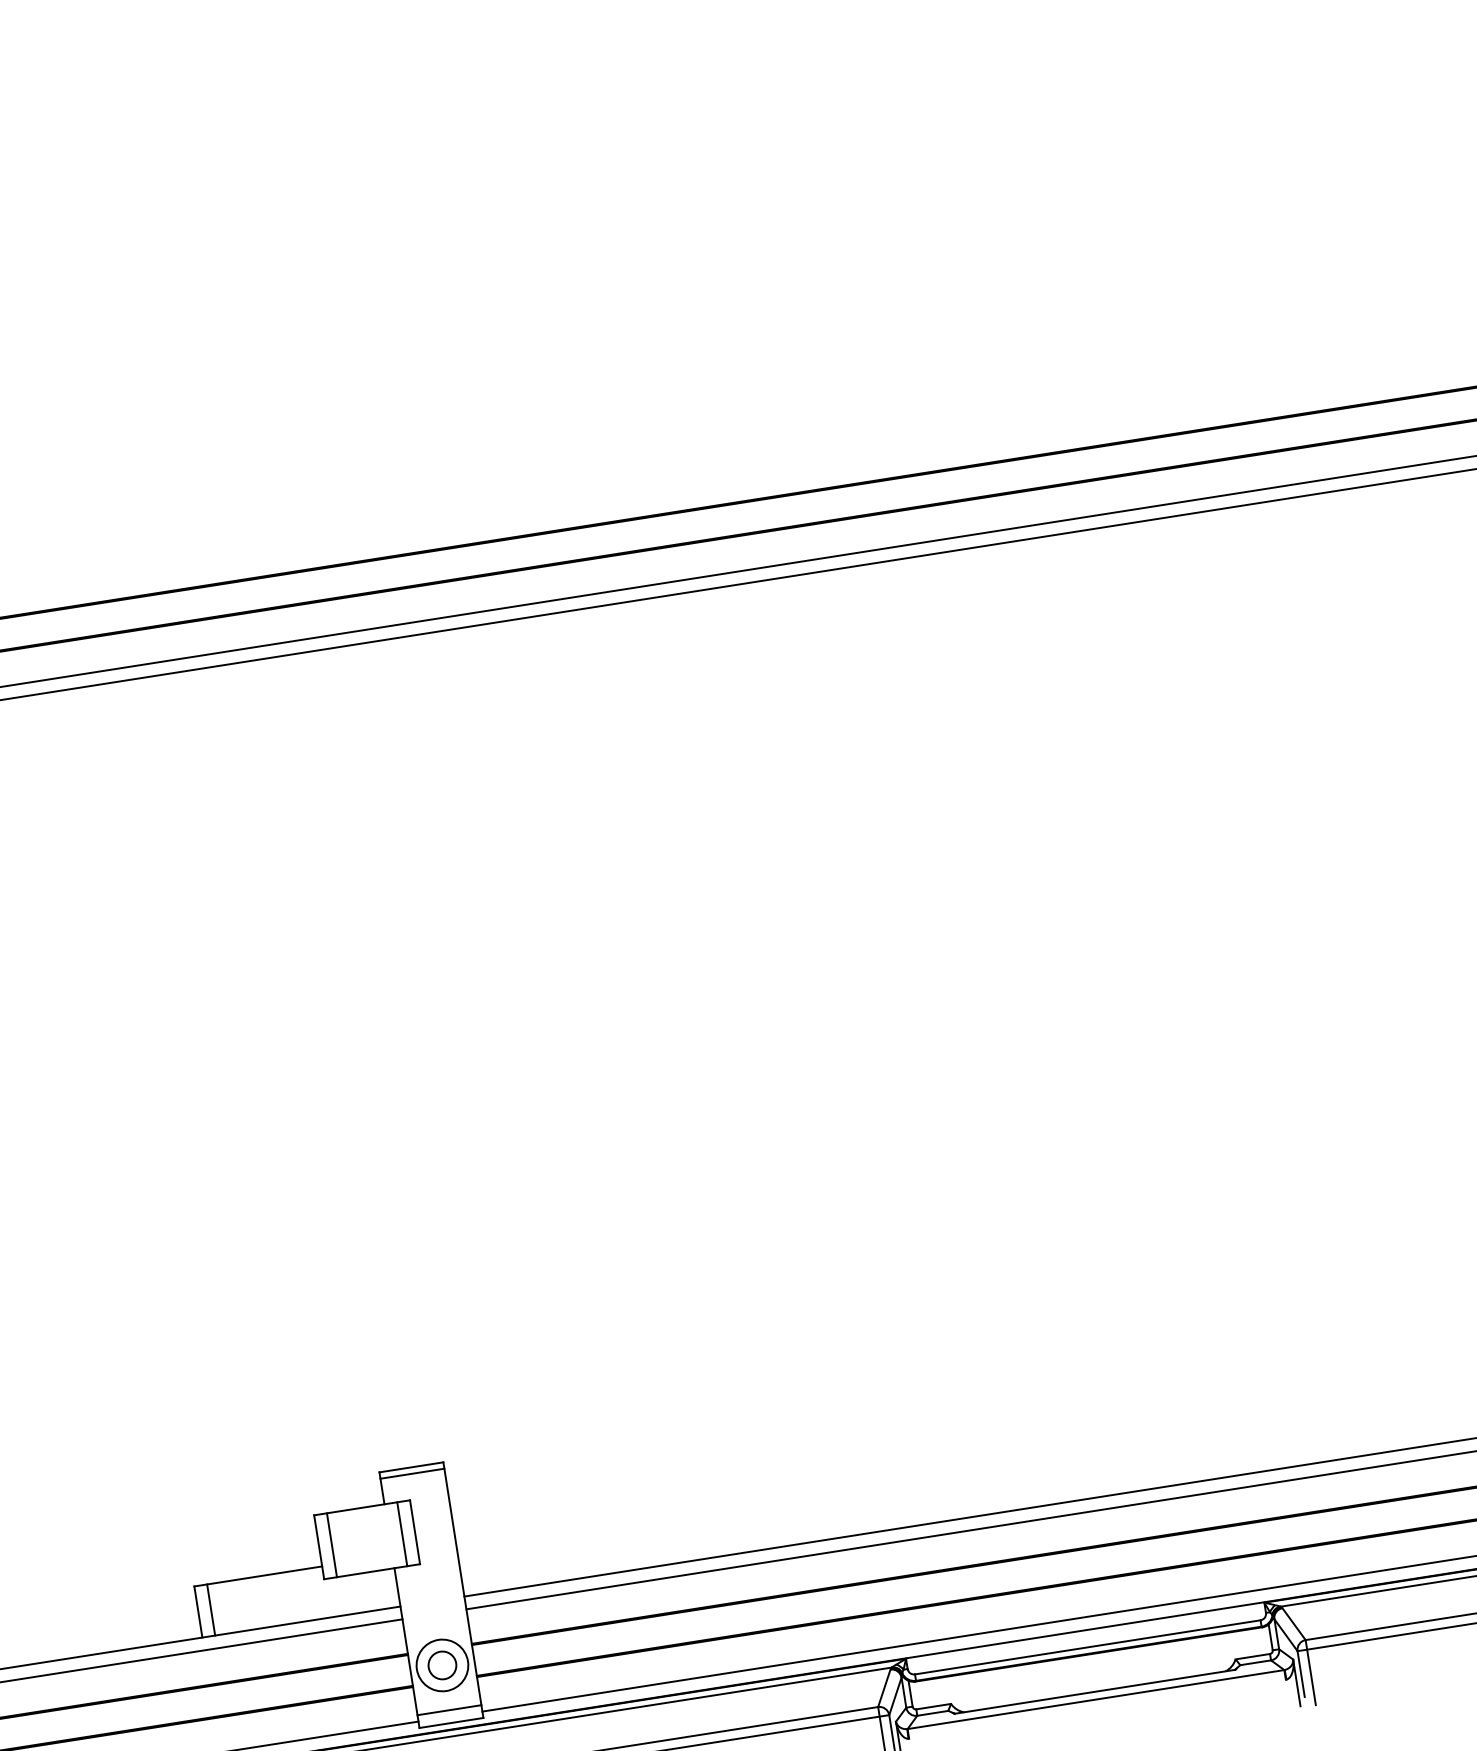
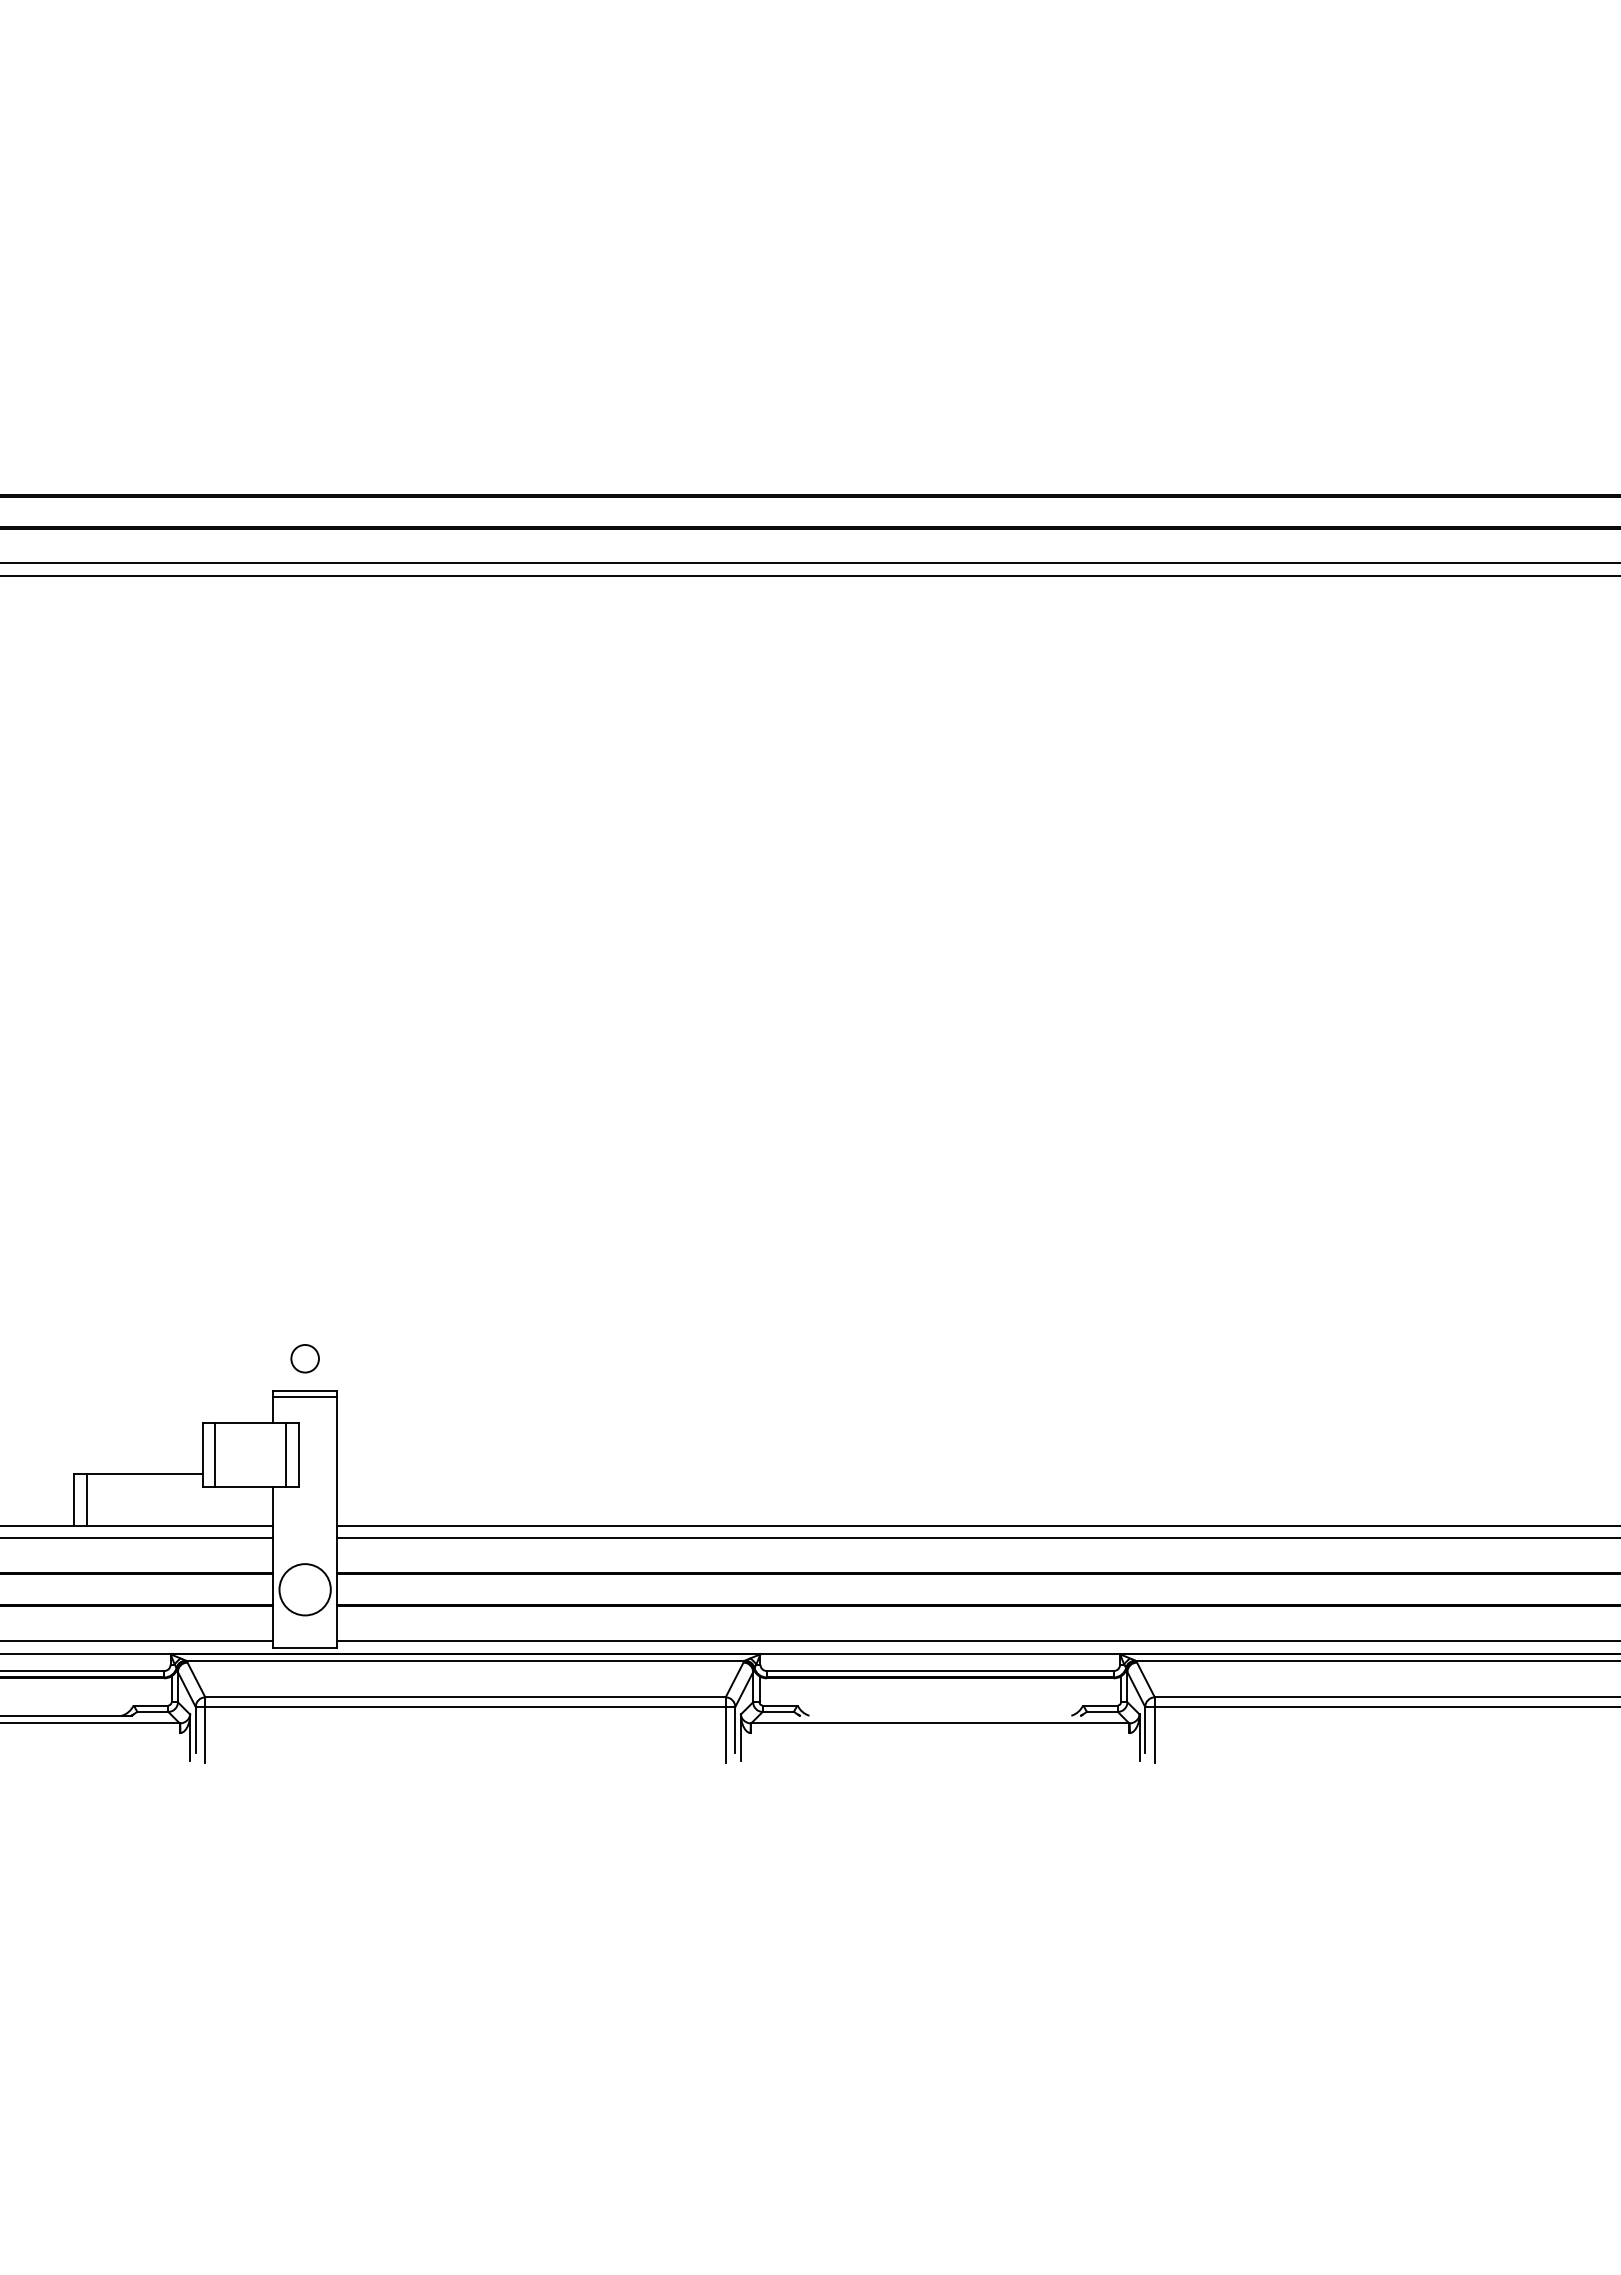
circle: (441, 1665) -> (304, 1358), moved
line: (1094, 1691) -> (940, 1715), removed
line: (449, 1709) -> (305, 1634), removed

